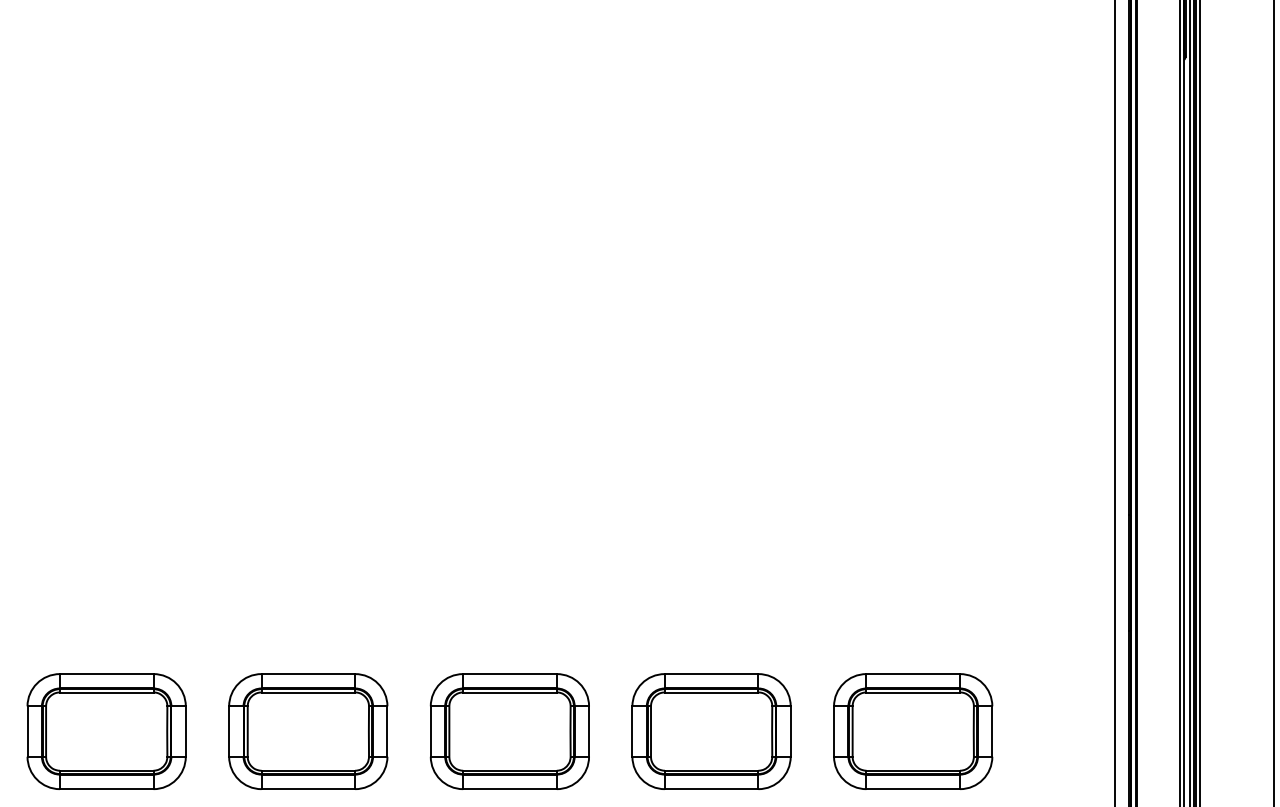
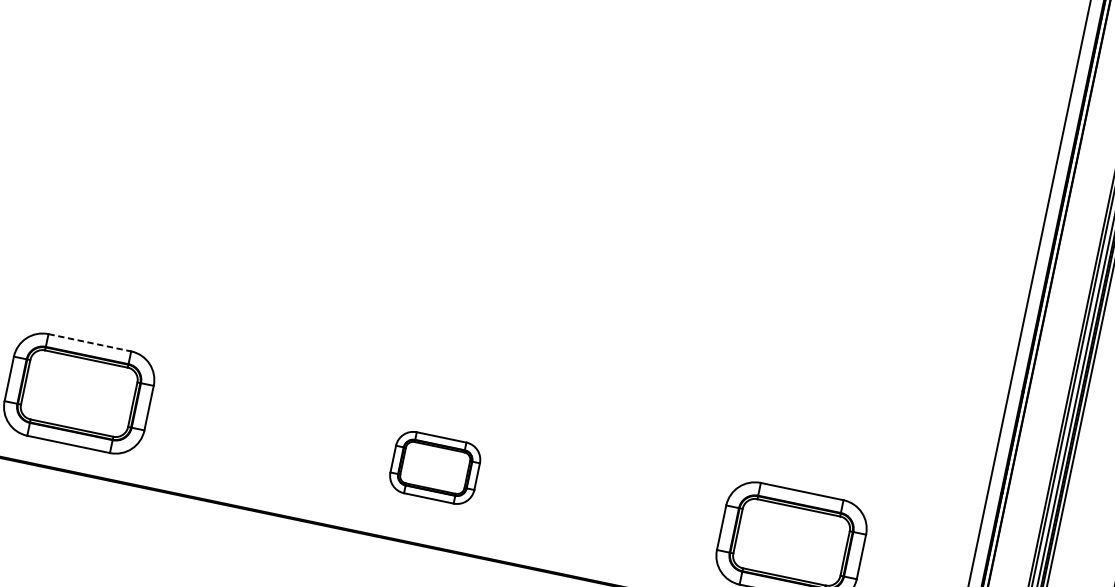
line: (106, 674) -> (89, 343), solid -> dashed
part: (308, 731) -> (257, 430), removed
part: (509, 731) -> (434, 467), size x0.6
part: (711, 731) -> (613, 505), removed

